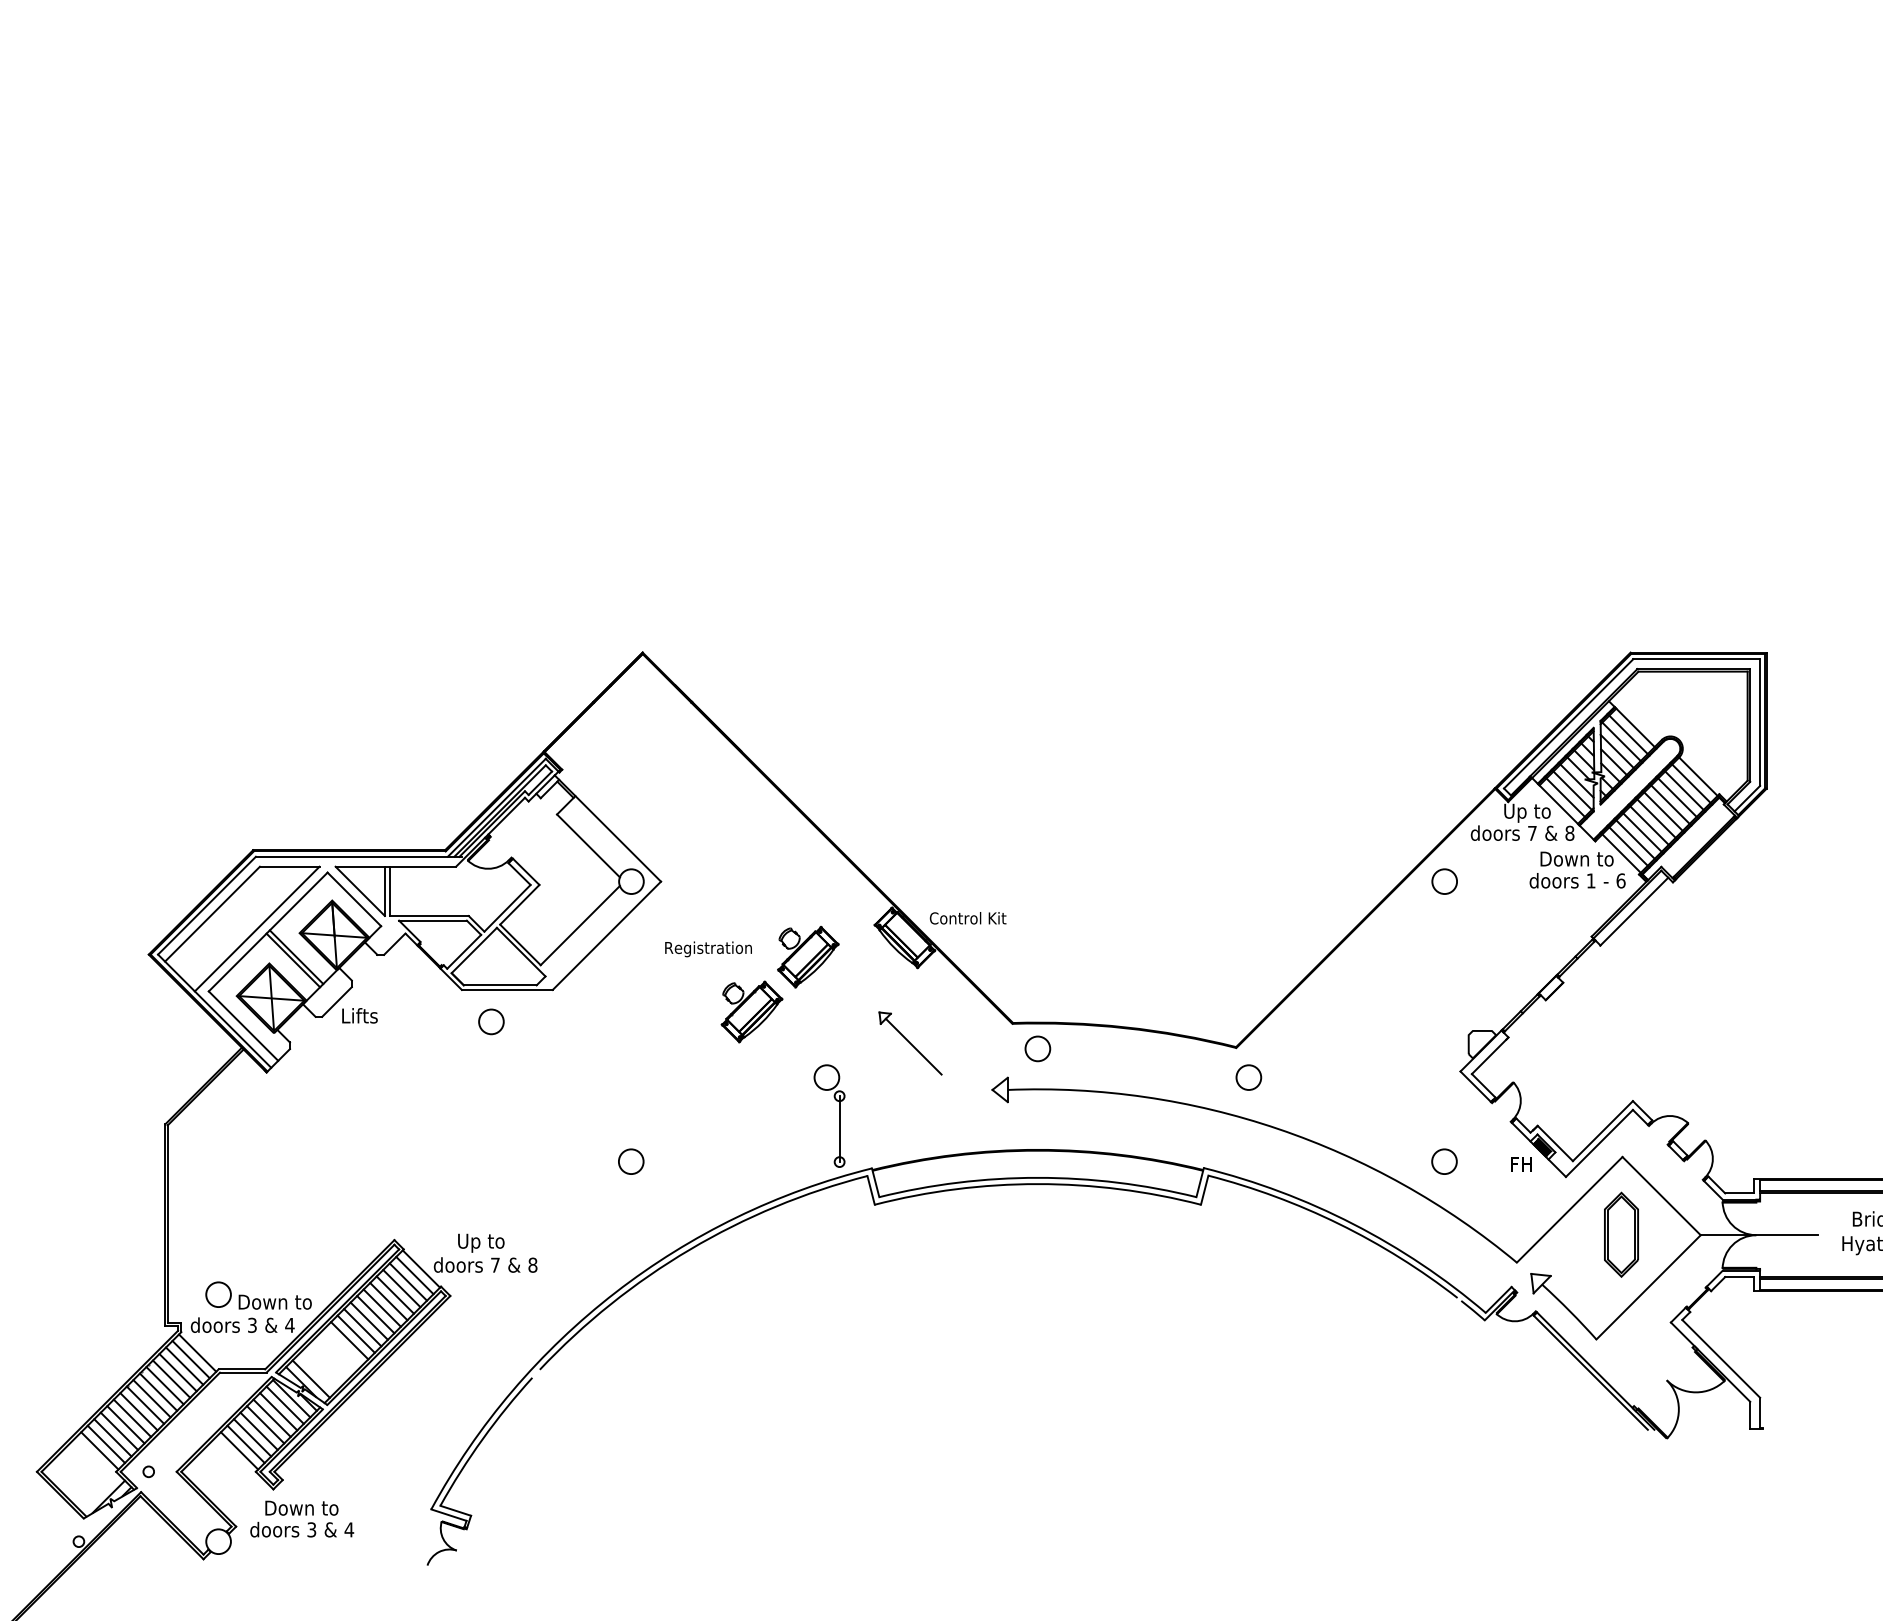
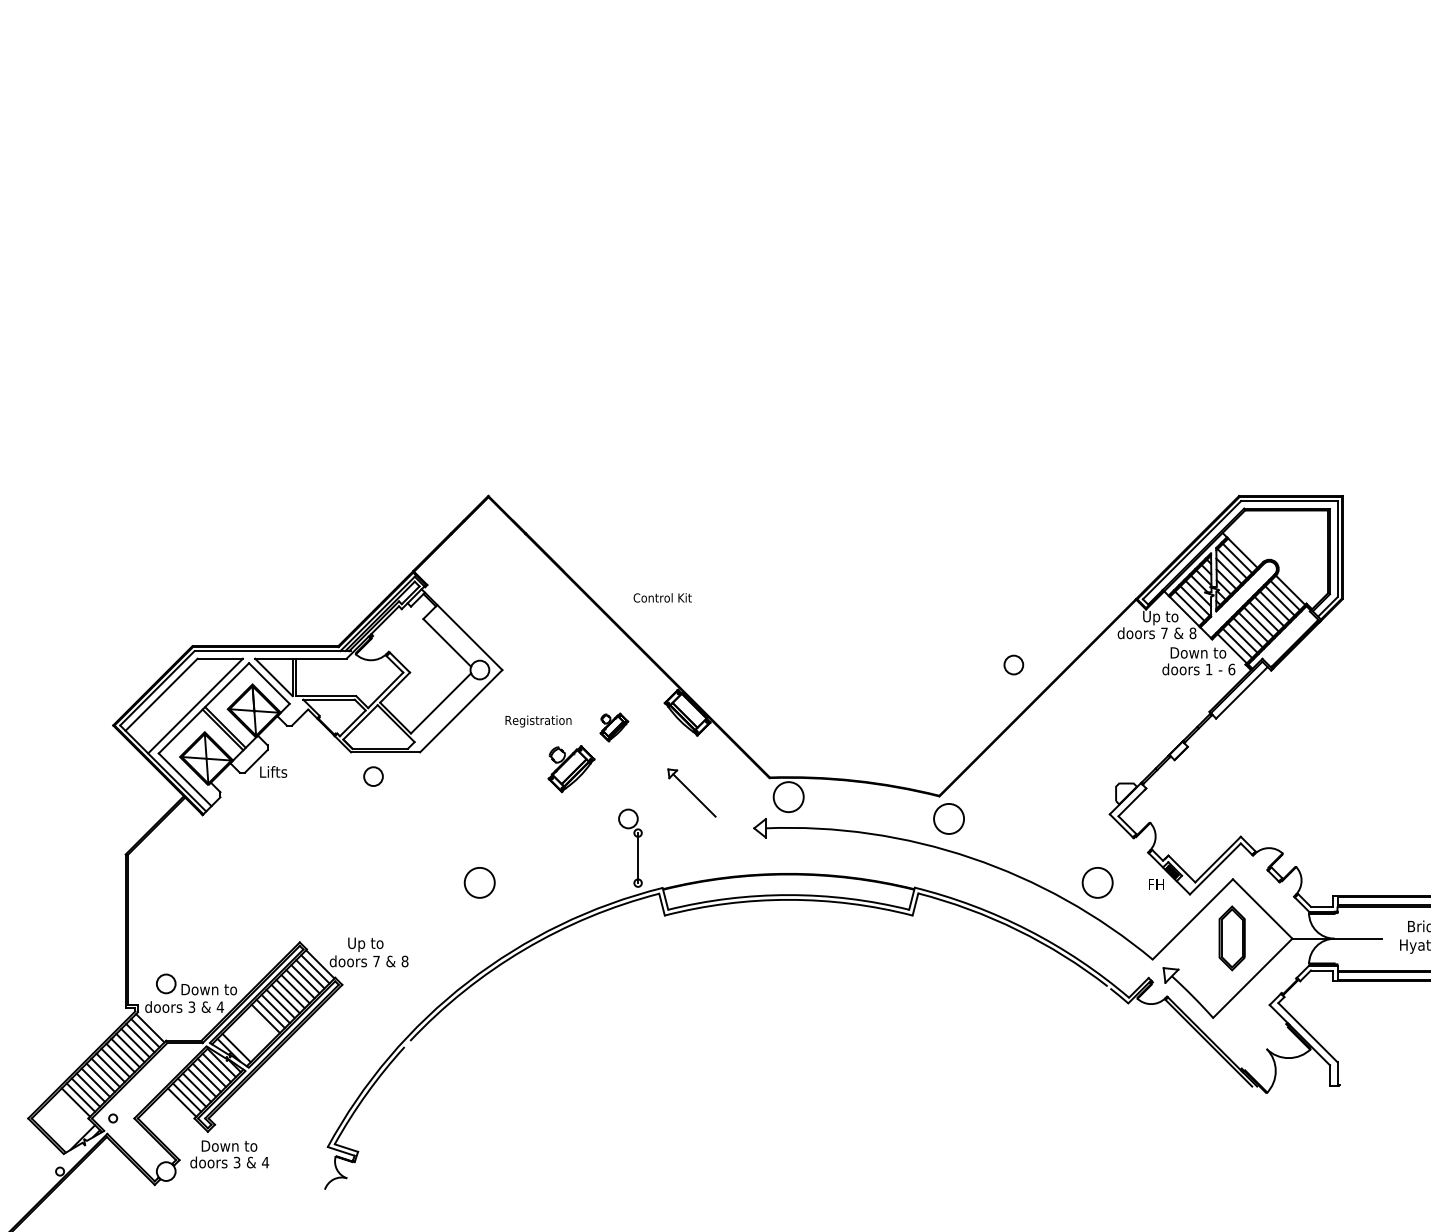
circle: (1444, 880) -> (1013, 664), moved
text: (967, 917) -> (662, 597), moved
part: (808, 957) -> (614, 727), size x0.6
circle: (1037, 1048) -> (788, 796), size x1.6
circle: (1248, 1077) -> (948, 818), size x1.6
circle: (630, 1161) -> (479, 882), size x1.6
circle: (1444, 1161) -> (1097, 882), size x1.6

